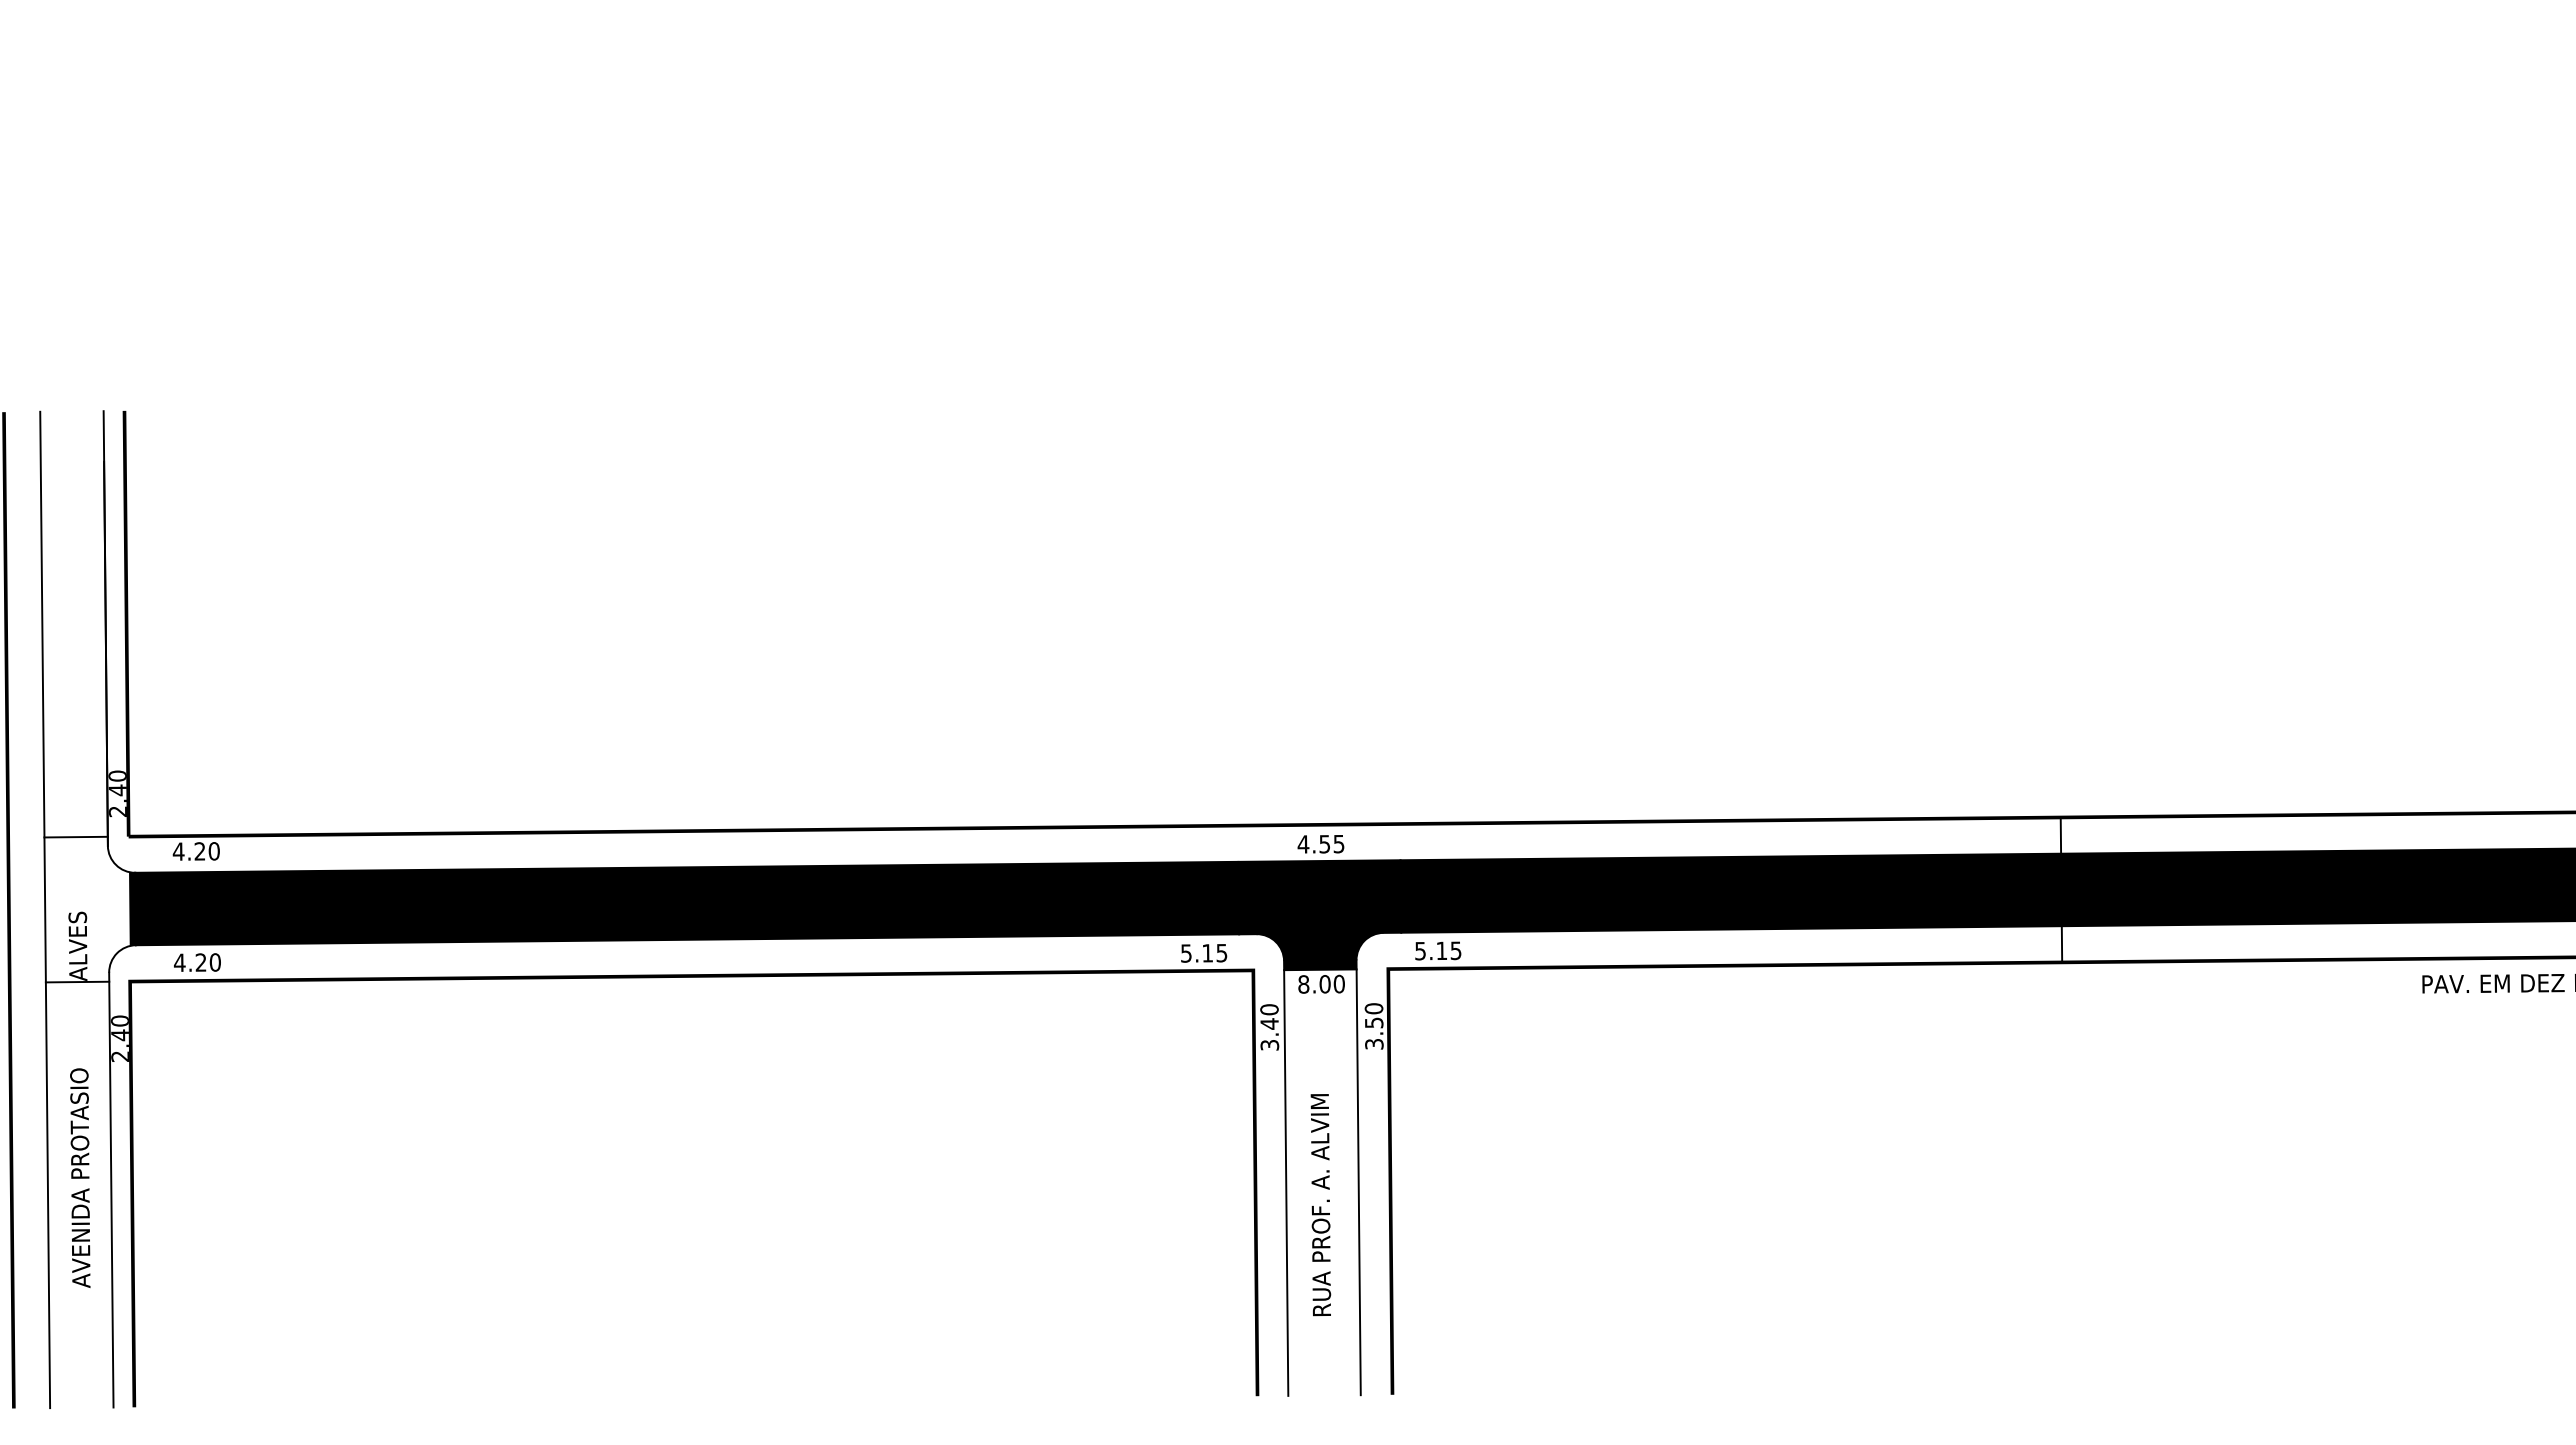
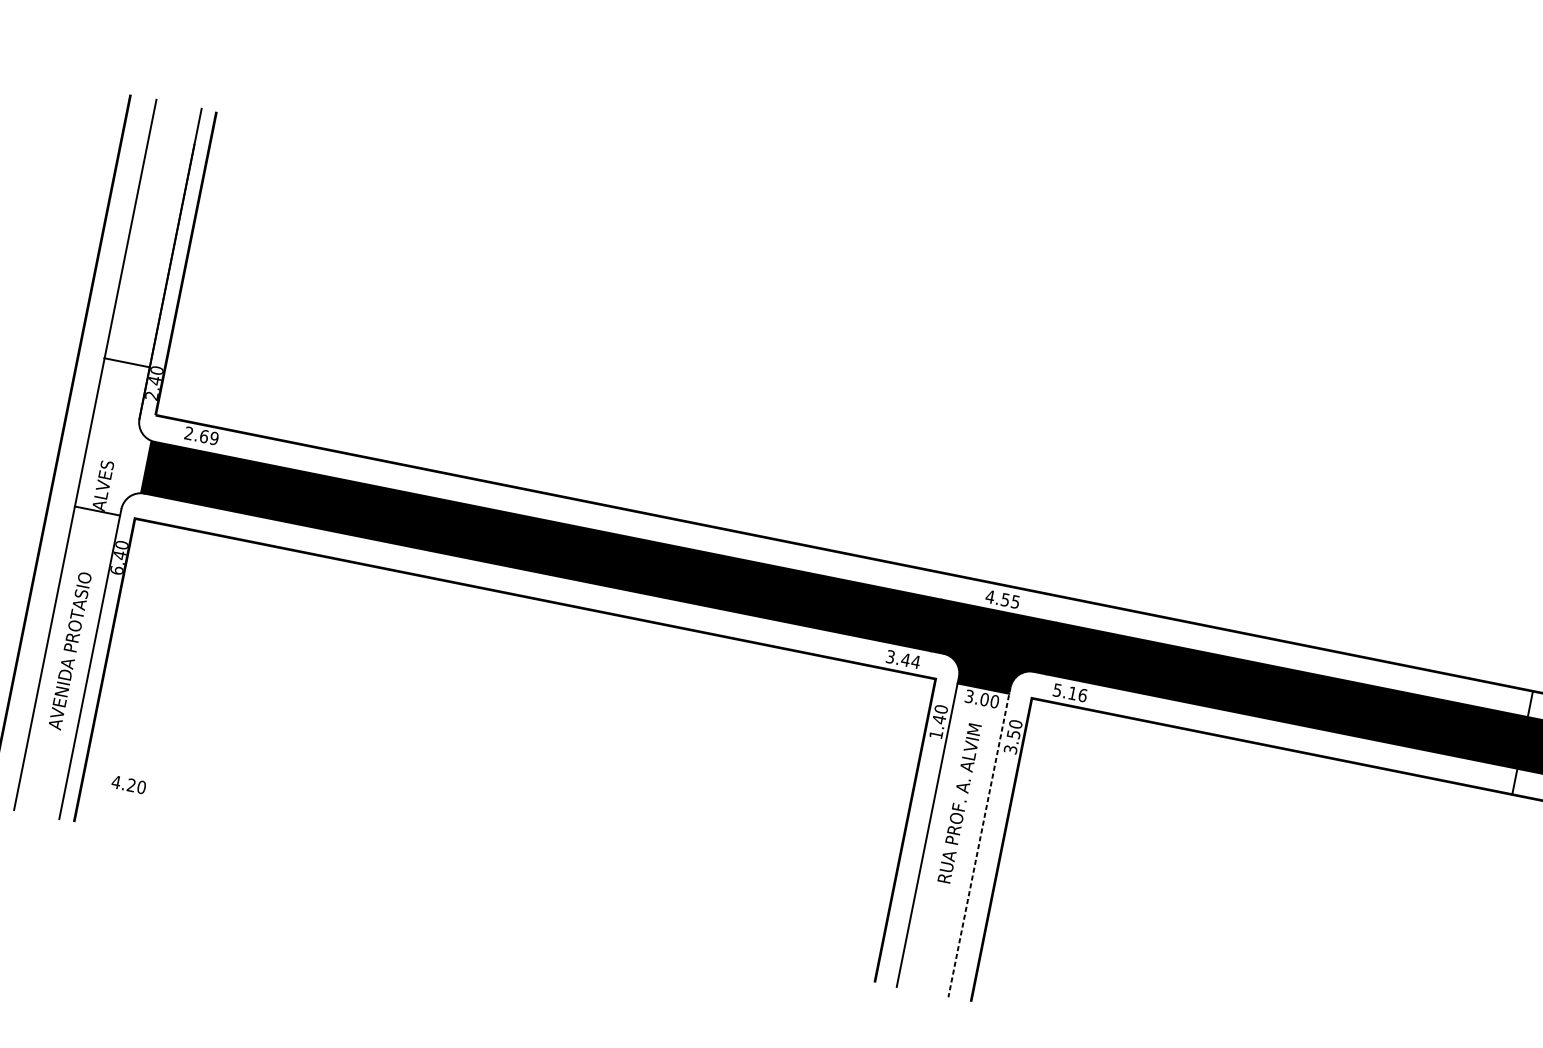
line: (75, 836) -> (126, 362), moved
text: (195, 851) -> (200, 435), 4.20 -> 2.69
text: (1455, 950) -> (1082, 695), 5.15 -> 5.16
text: (1204, 953) -> (903, 659), 5.15 -> 3.44
text: (197, 962) -> (128, 784), moved
text: (1303, 984) -> (969, 696), 8.00 -> 3.00
text: (1269, 1045) -> (935, 734), 3.40 -> 1.40
text: (119, 1056) -> (116, 570), 2.40 -> 6.40
line: (1358, 1178) -> (979, 842), solid -> dashed
text: (1320, 1205) -> (959, 803), moved

